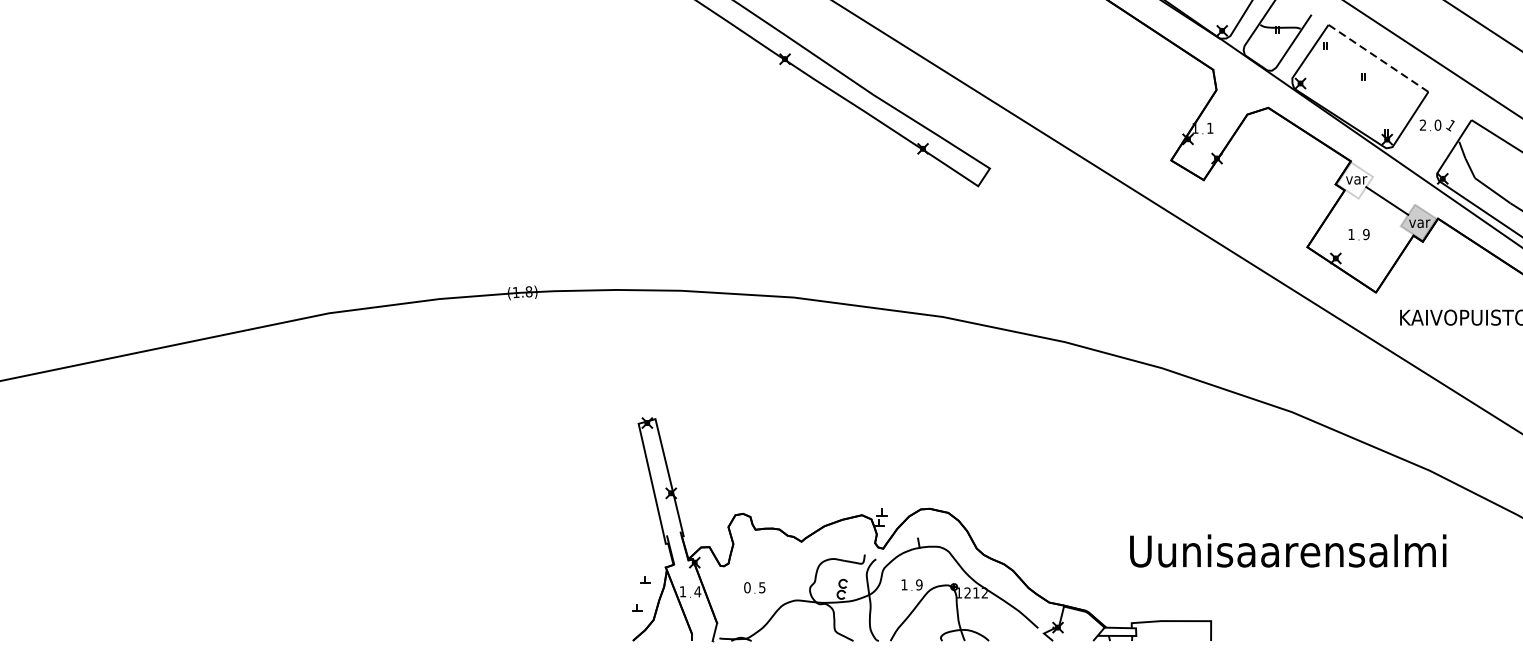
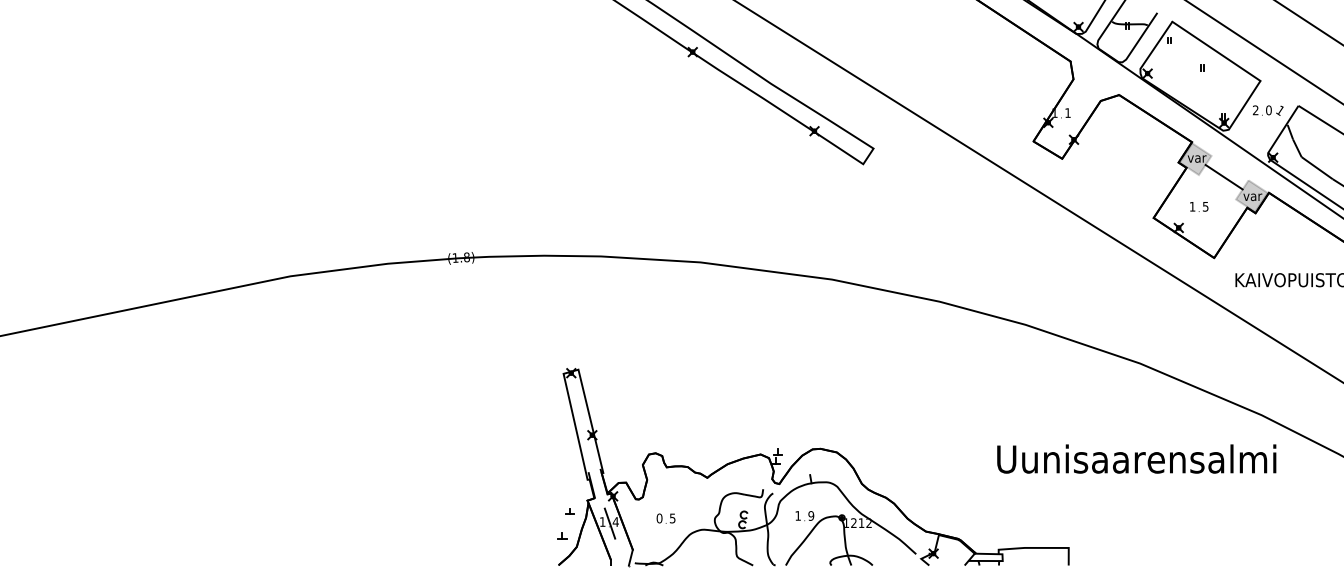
line: (1378, 58) -> (1216, 51), dashed -> solid
fill: (1354, 180) -> (1195, 159), added
text: (1366, 234) -> (1205, 206), 9 -> 5
text: (1287, 550) -> (1136, 458), moved
line: (690, 593) -> (609, 523), added

